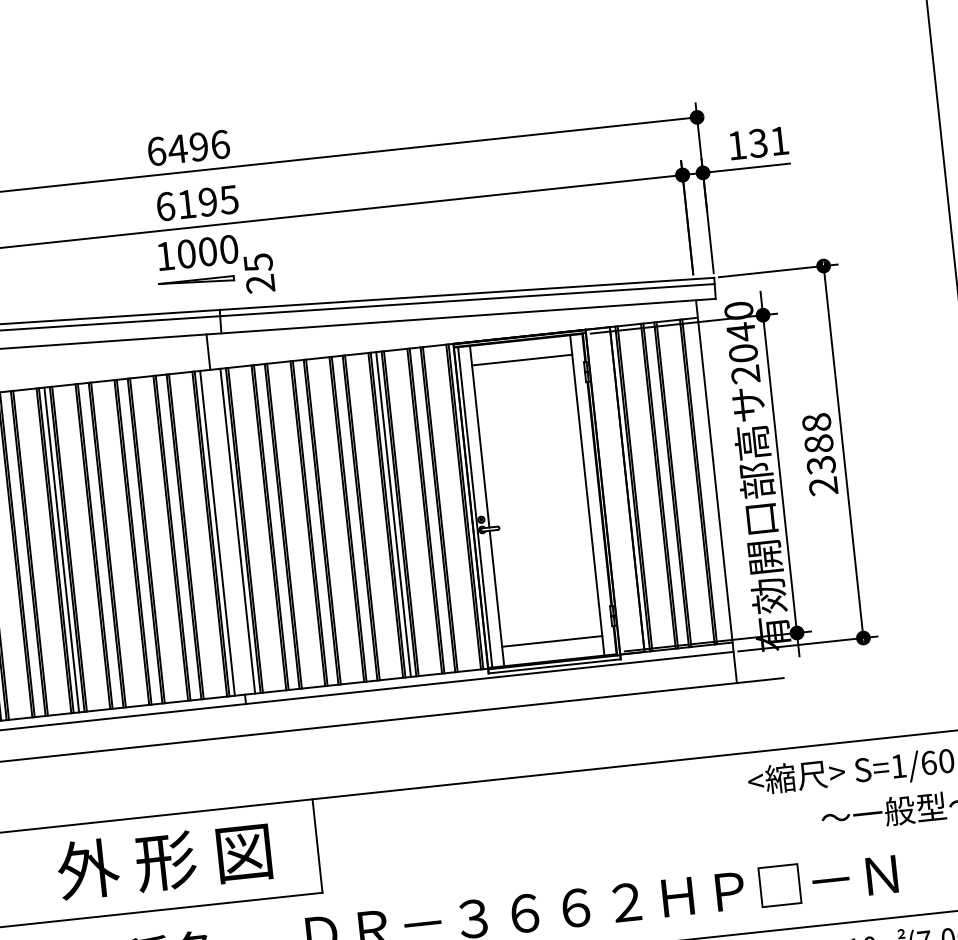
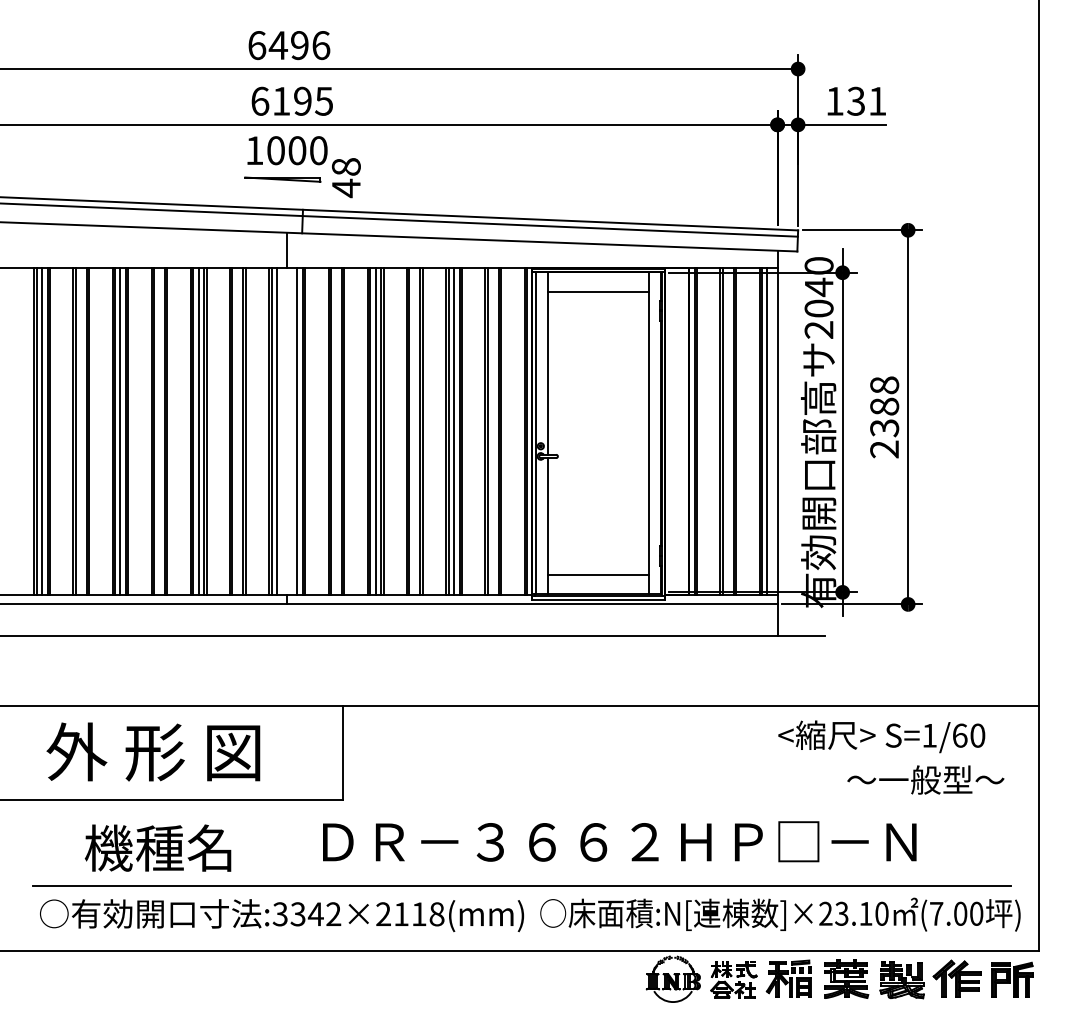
text: (258, 274) -> (345, 178), 25 -> 48
line: (705, 481) -> (767, 431), added
line: (315, 522) -> (375, 431), added
line: (139, 541) -> (198, 431), added
text: (164, 860) -> (153, 751), moved

